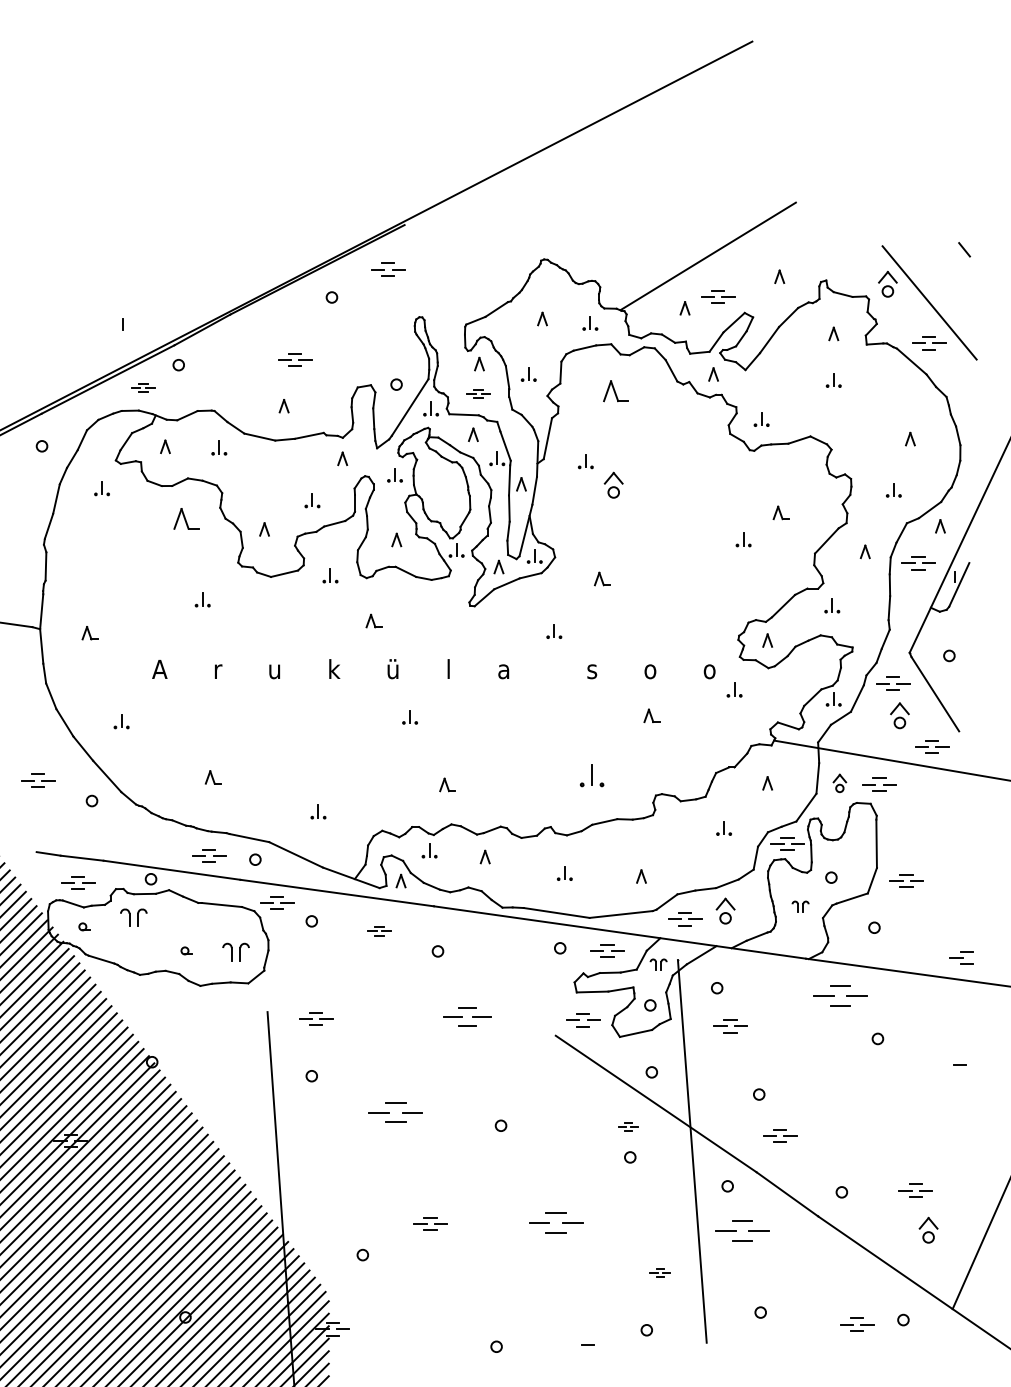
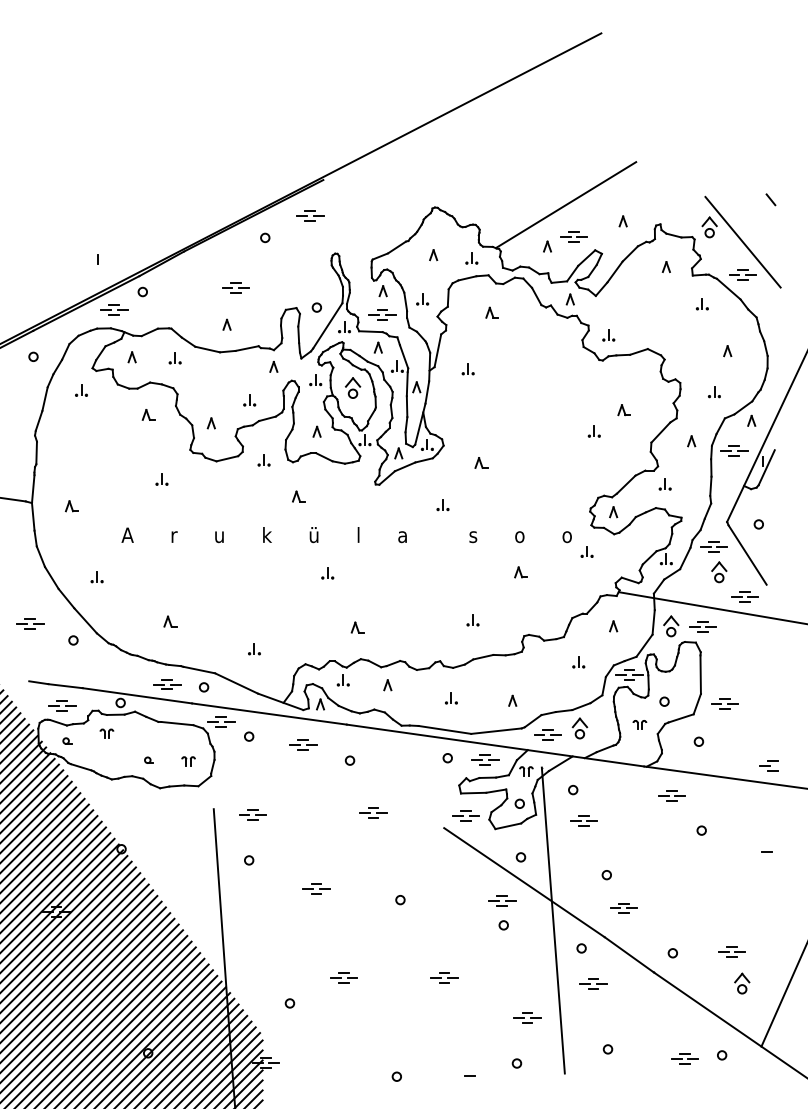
part: (833, 380) -> (702, 304), moved
part: (143, 387) -> (114, 309), size x1.43
part: (615, 390) -> (491, 312), size x0.62
part: (478, 393) -> (382, 314), size x1.43
part: (613, 484) -> (352, 387), moved
part: (185, 518) -> (148, 414), size x0.62
part: (591, 775) -> (472, 620), size x0.62
part: (839, 783) -> (670, 626), size x1.43
part: (133, 917) -> (106, 733), size x0.62
part: (379, 931) -> (303, 744), size x1.43
part: (235, 952) -> (188, 761), size x0.62
part: (840, 995) -> (671, 795), size x0.62
part: (467, 1016) -> (373, 812), size x0.71
part: (396, 1111) -> (316, 888), size x0.62
part: (628, 1126) -> (502, 900), size x1.67
part: (556, 1223) -> (444, 978), size x0.62
part: (742, 1230) -> (593, 983), size x0.62
part: (660, 1272) -> (527, 1017), size x1.67

